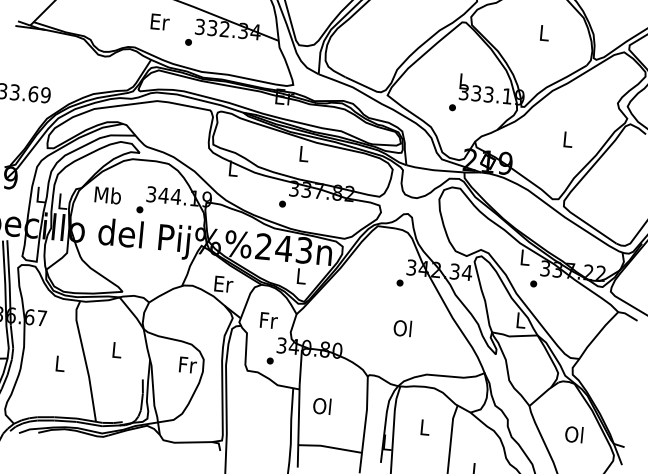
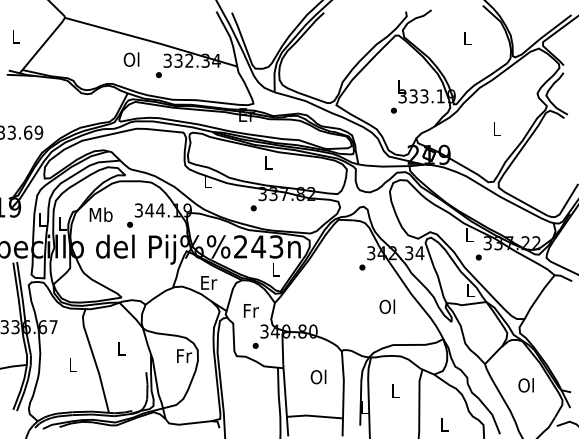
text: (159, 21) -> (131, 59), Er -> Ol
text: (402, 328) -> (387, 306), moved
text: (322, 405) -> (318, 376), moved

